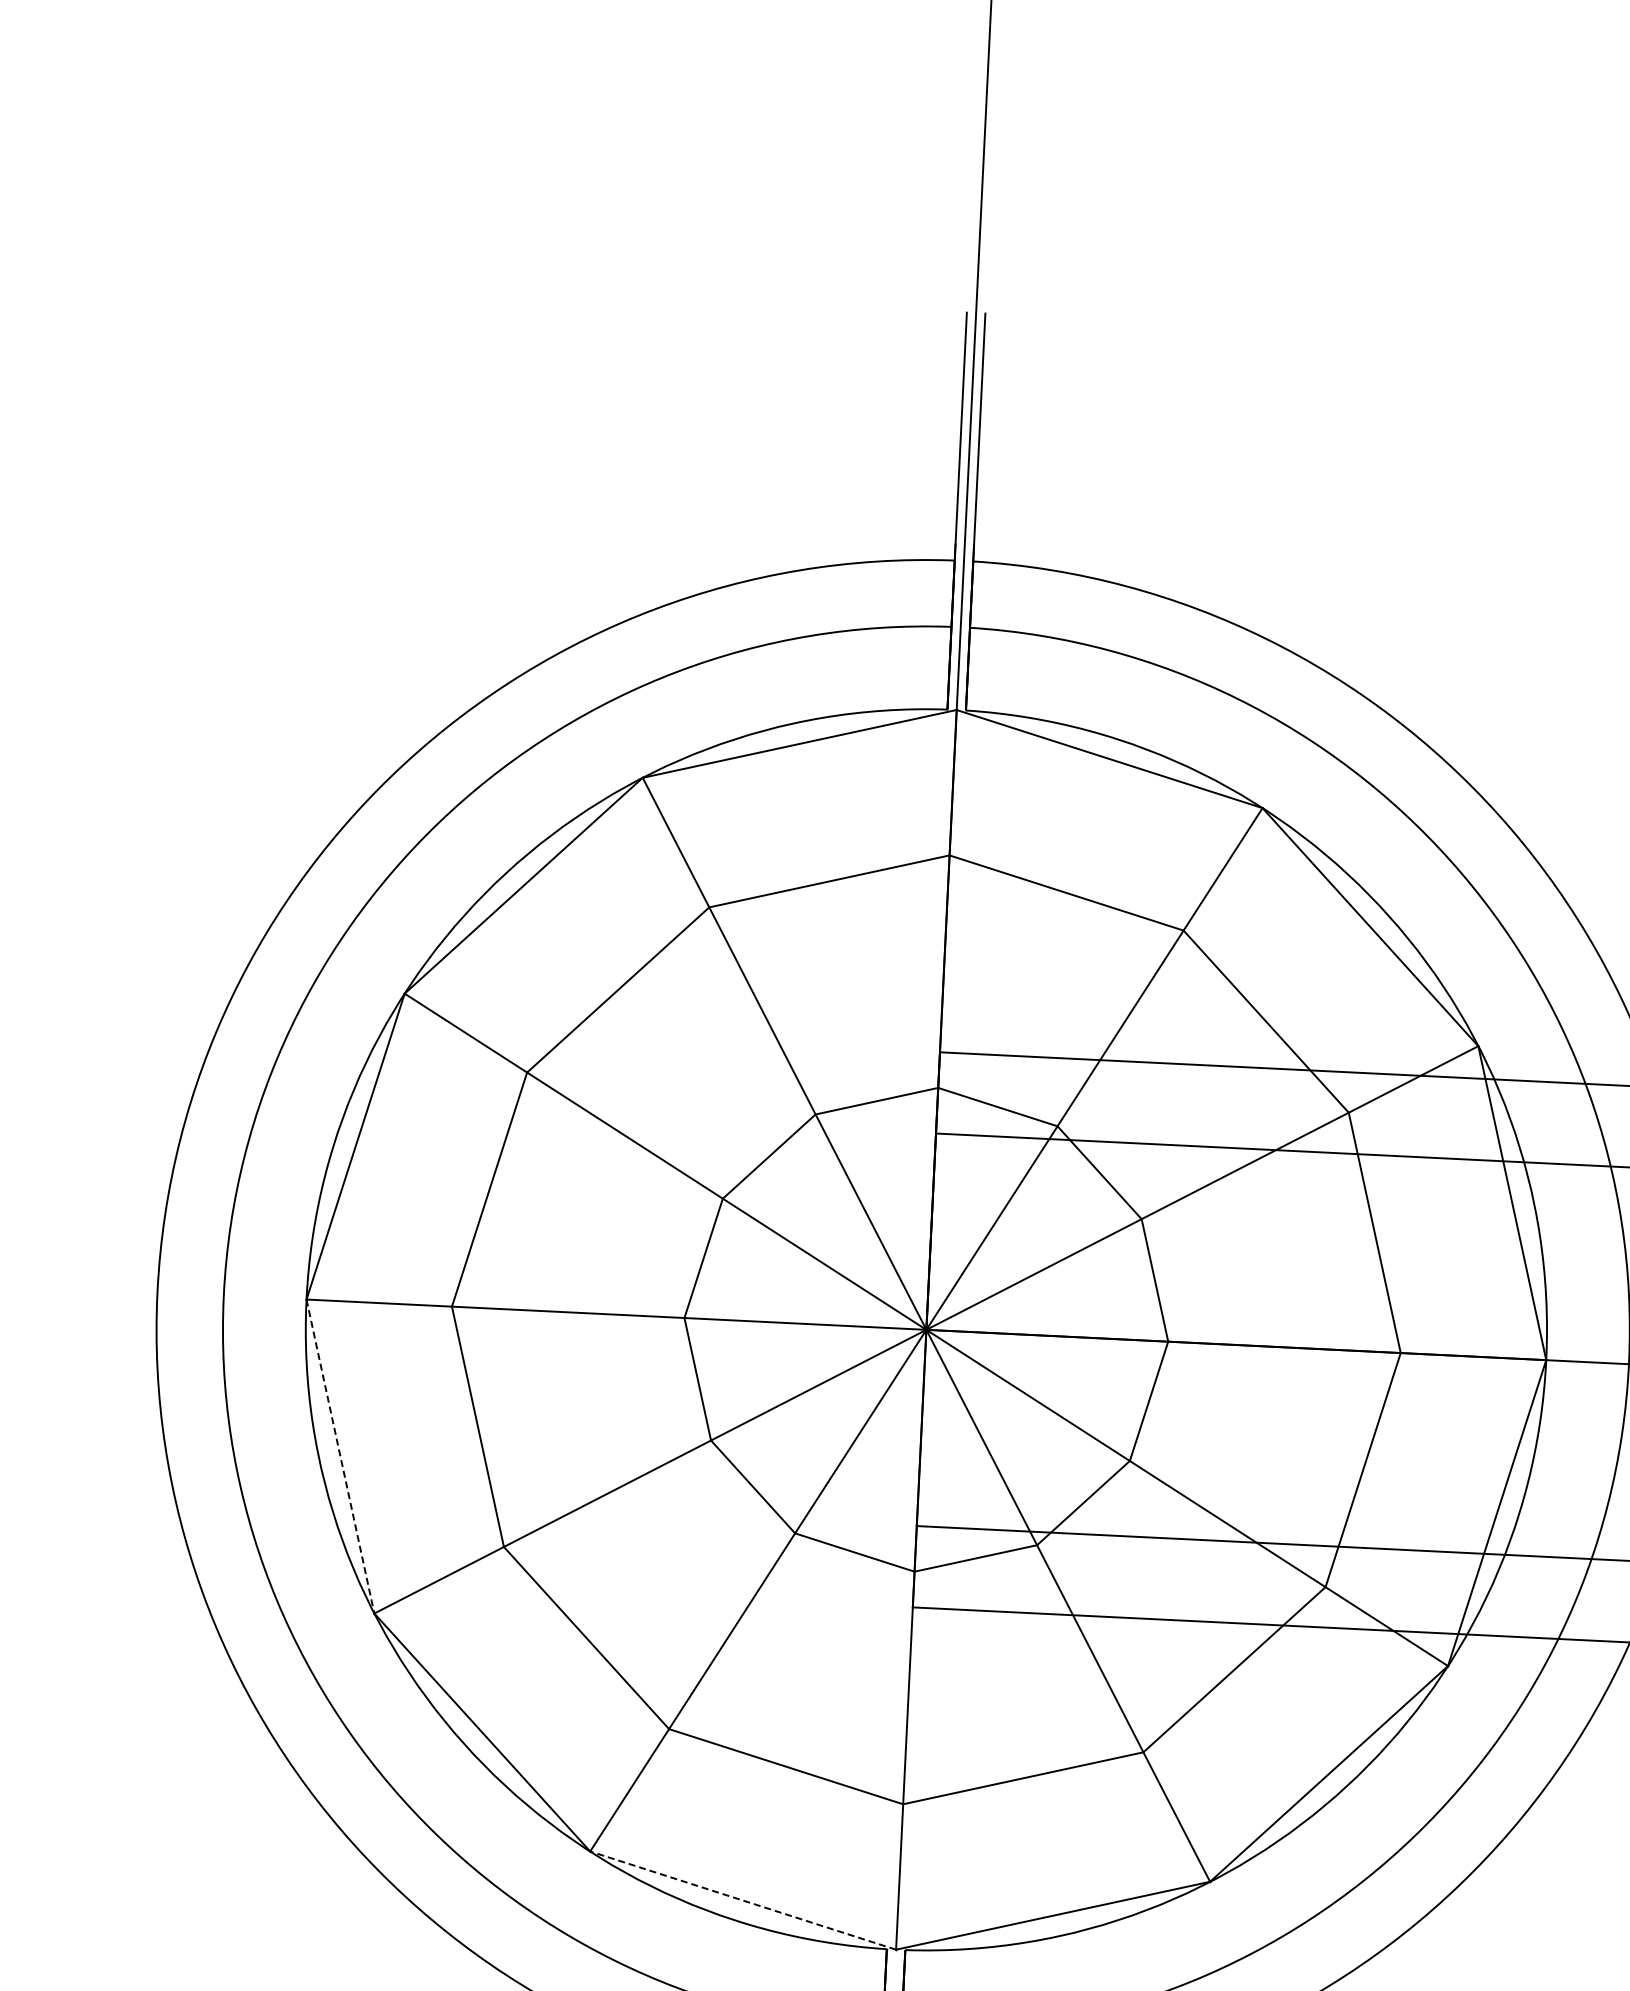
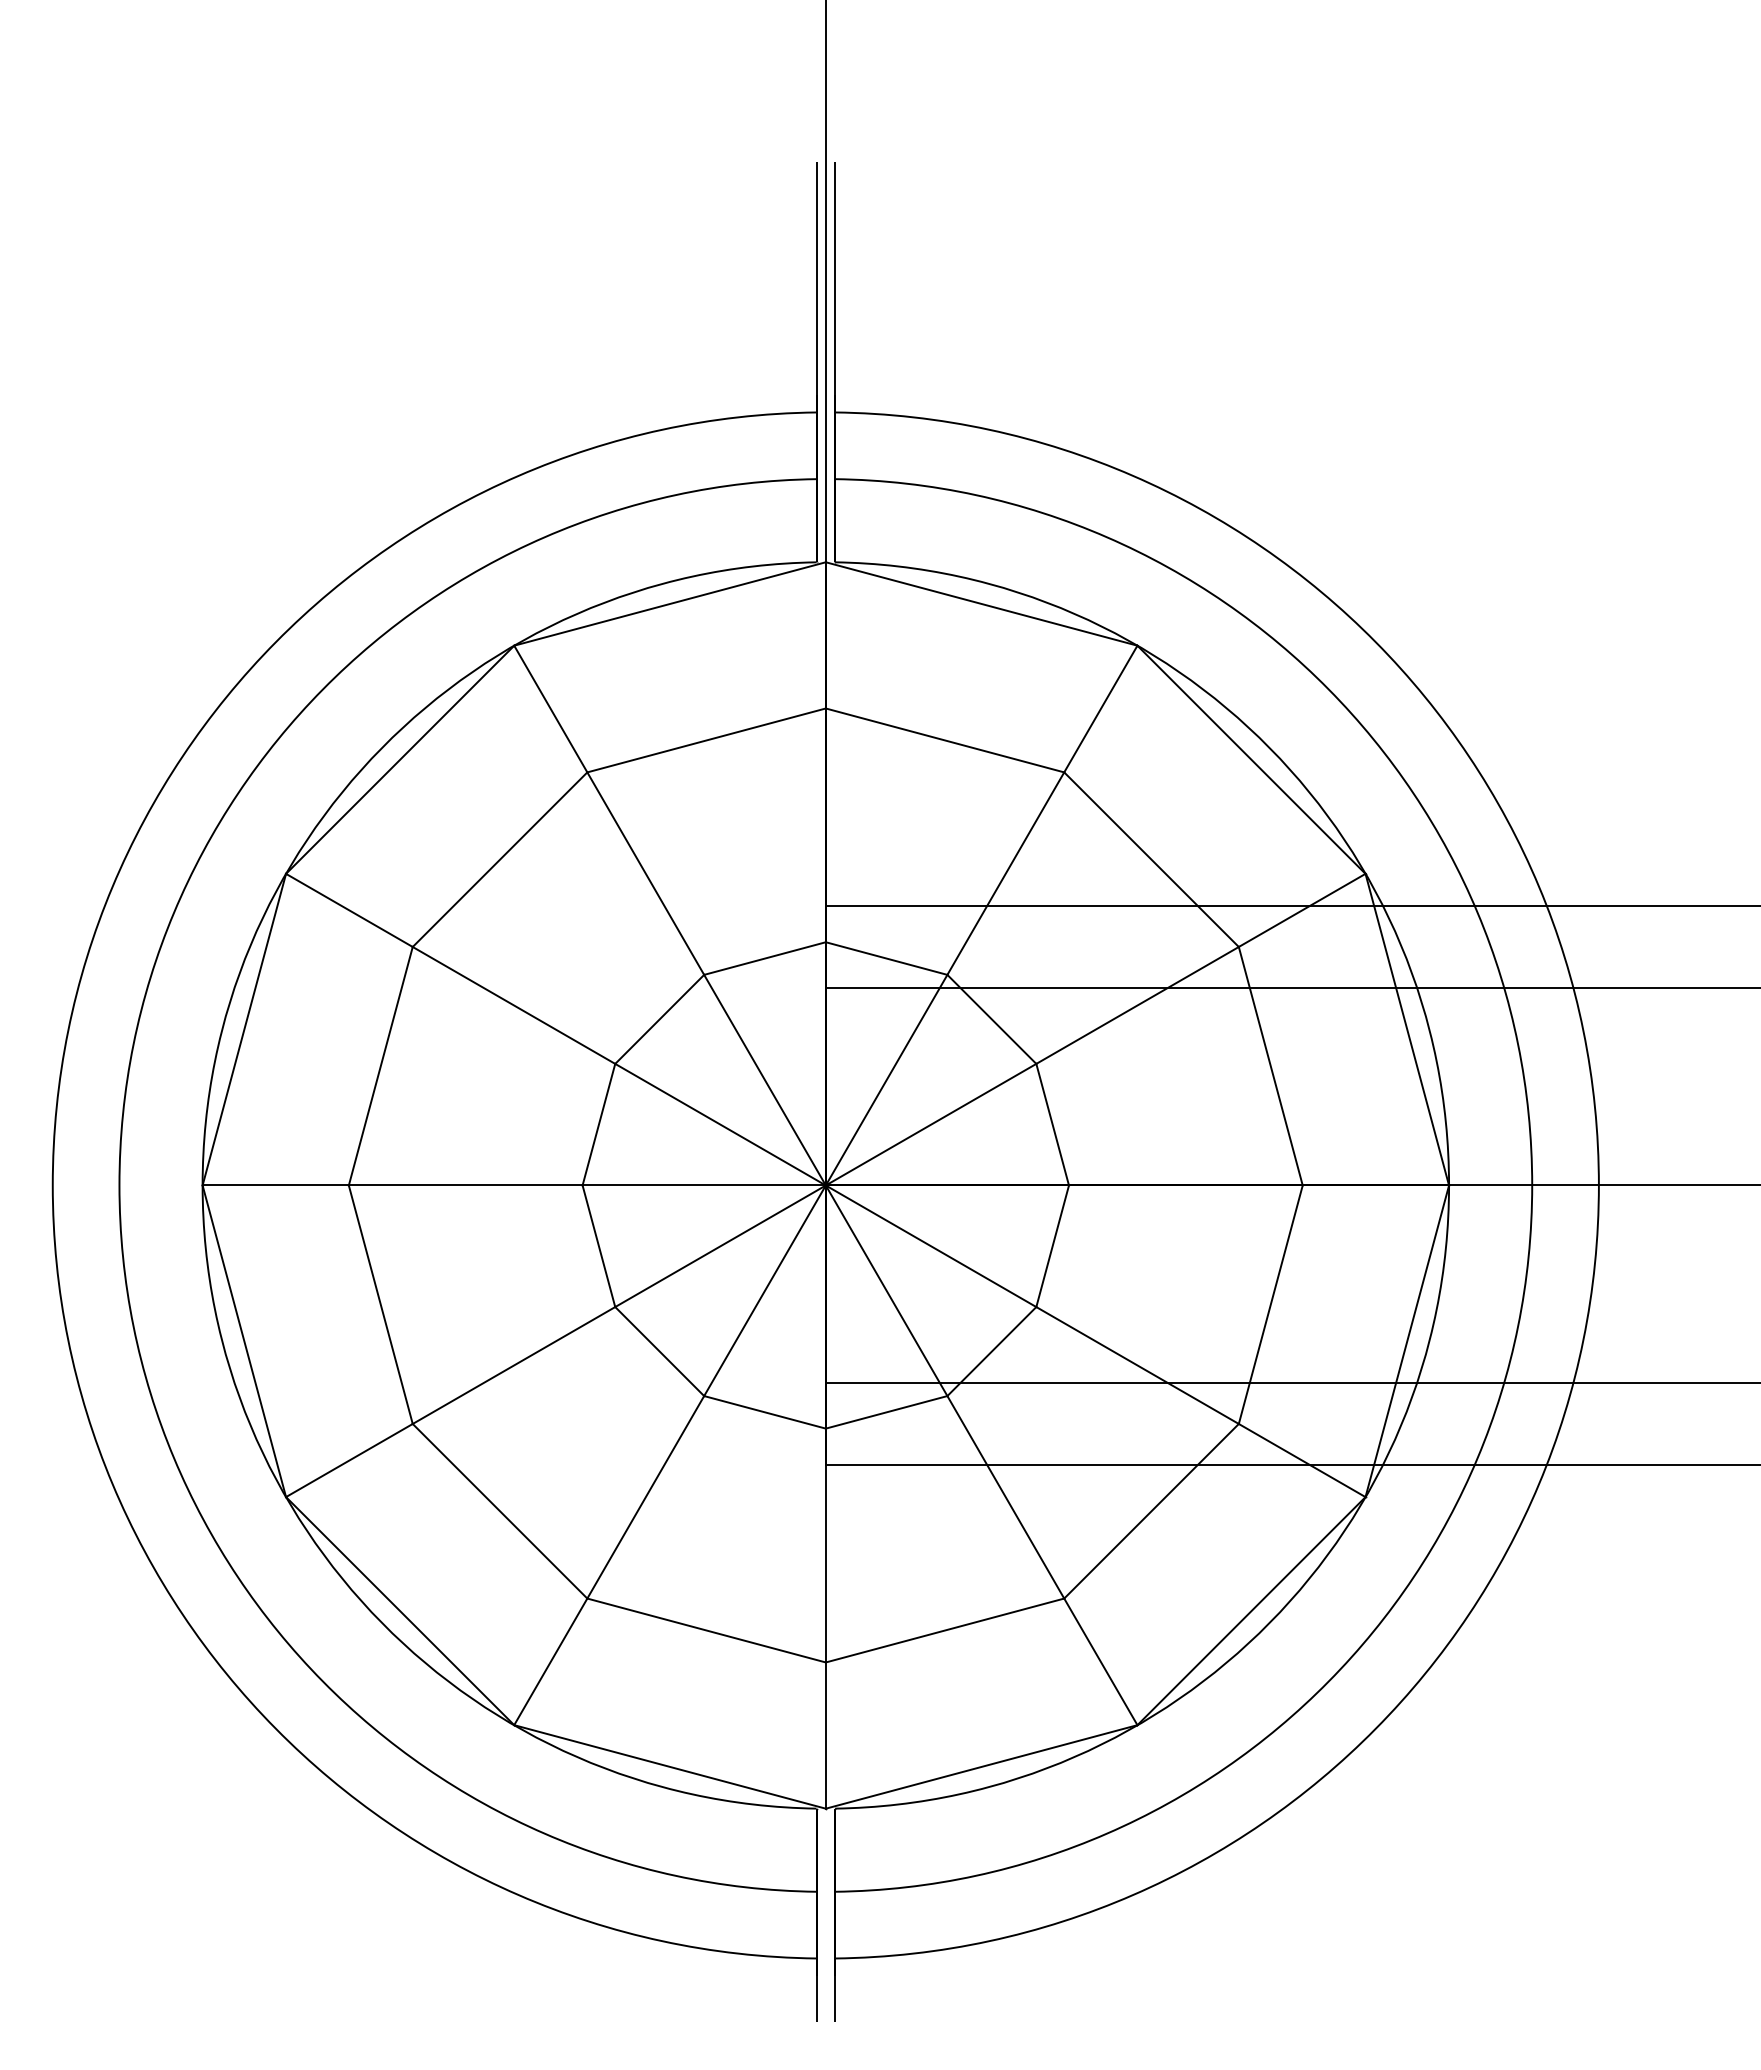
line: (340, 1456) -> (244, 1341), dashed -> solid
line: (742, 1900) -> (669, 1766), dashed -> solid

